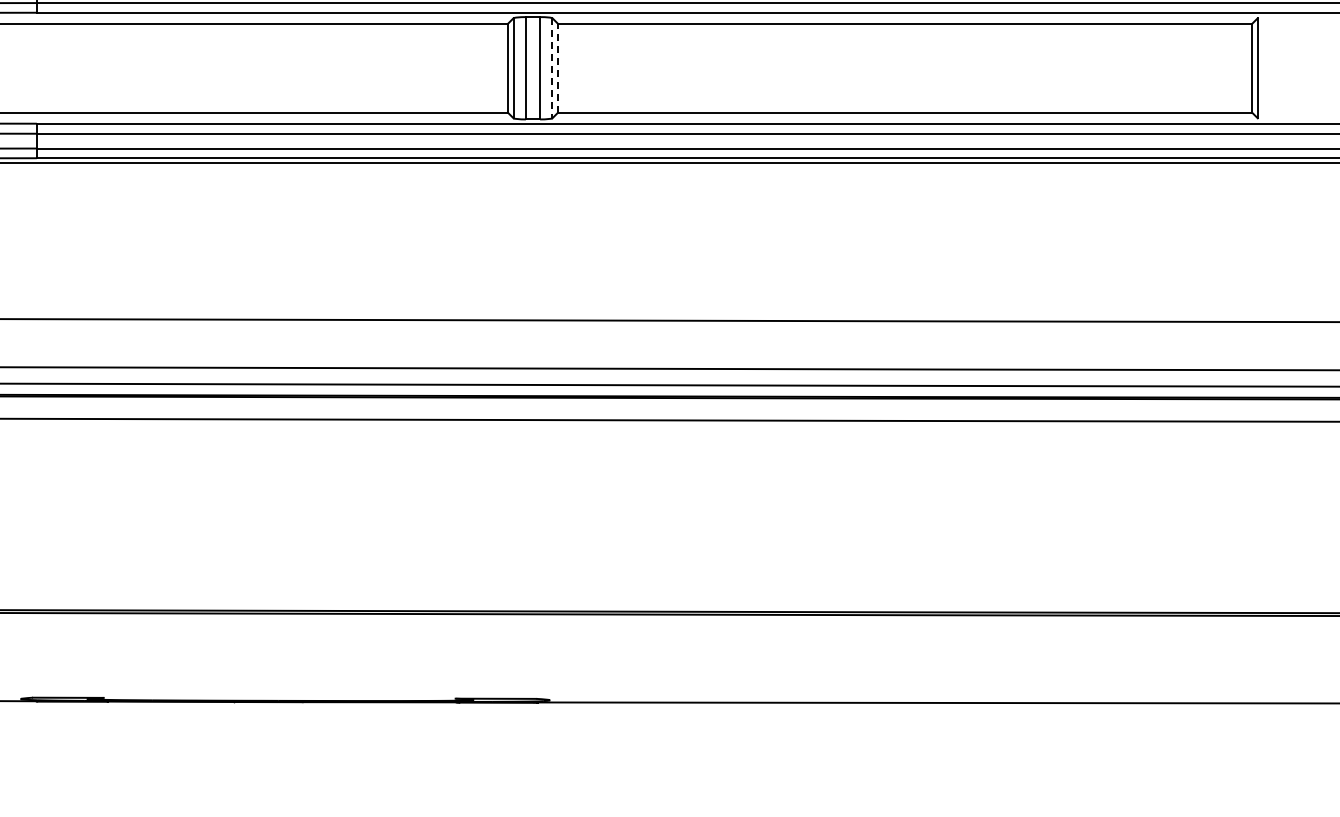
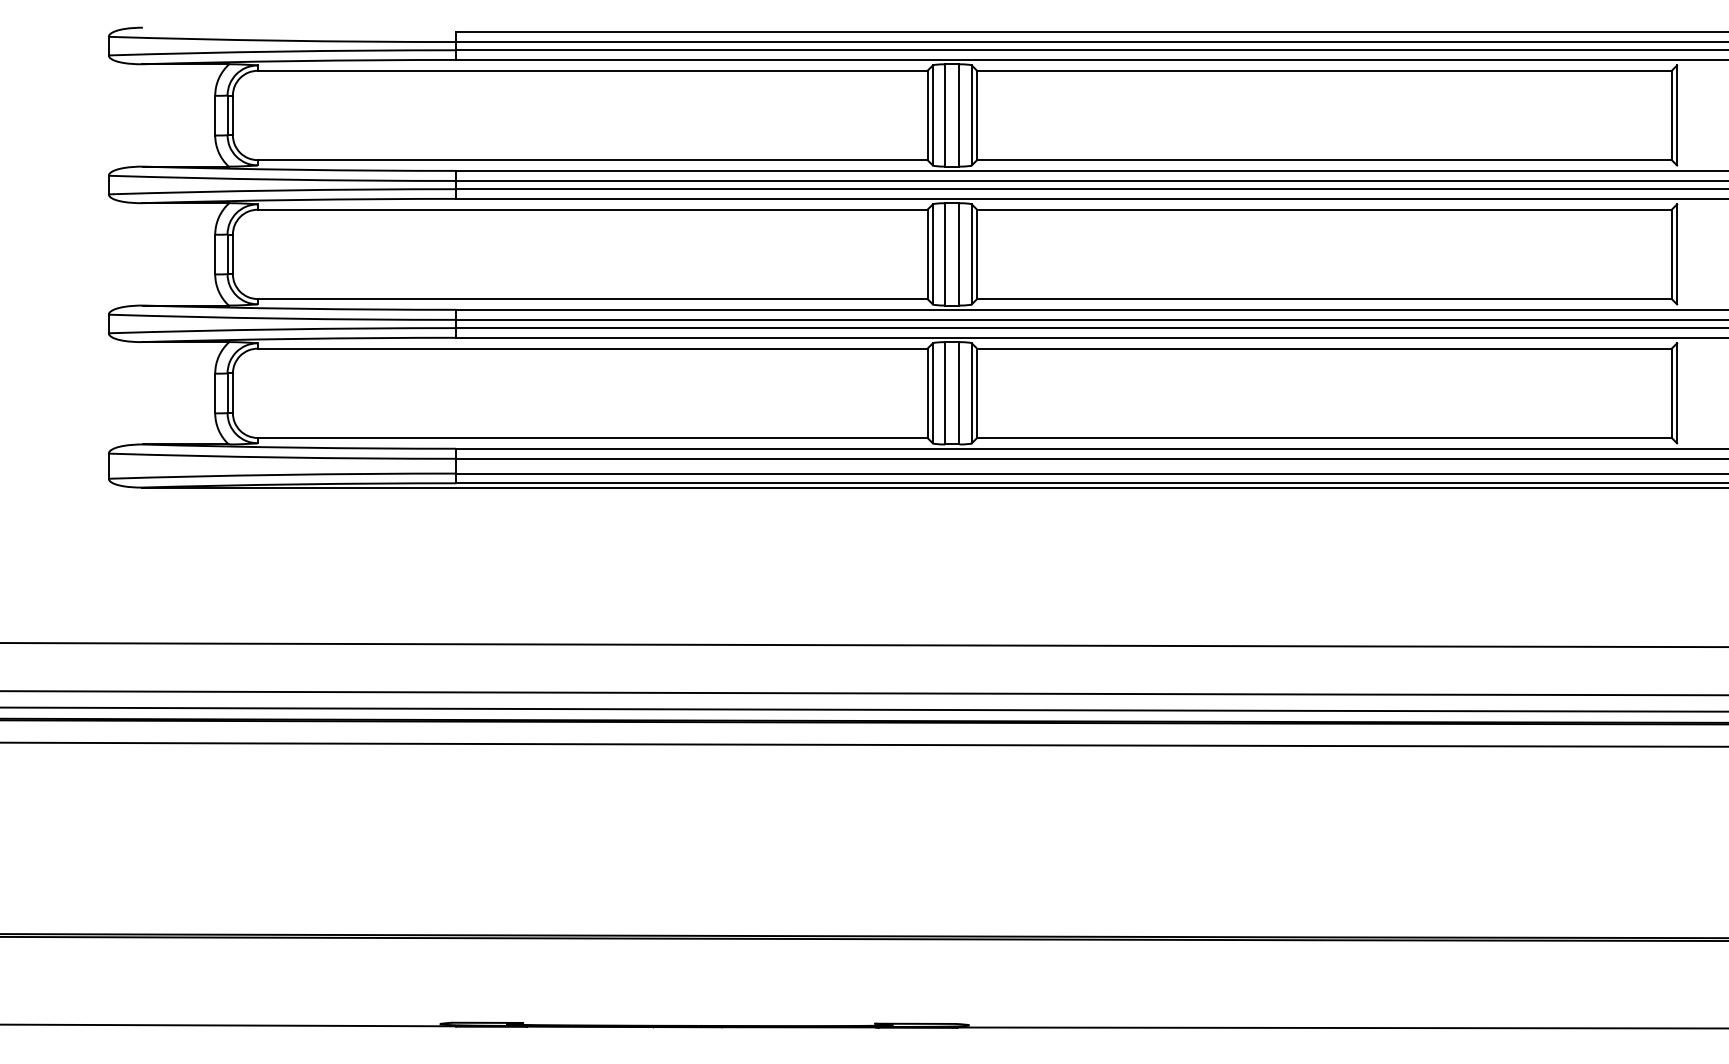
line: (552, 68) -> (971, 393), dashed -> solid
line: (558, 68) -> (977, 393), dashed -> solid

